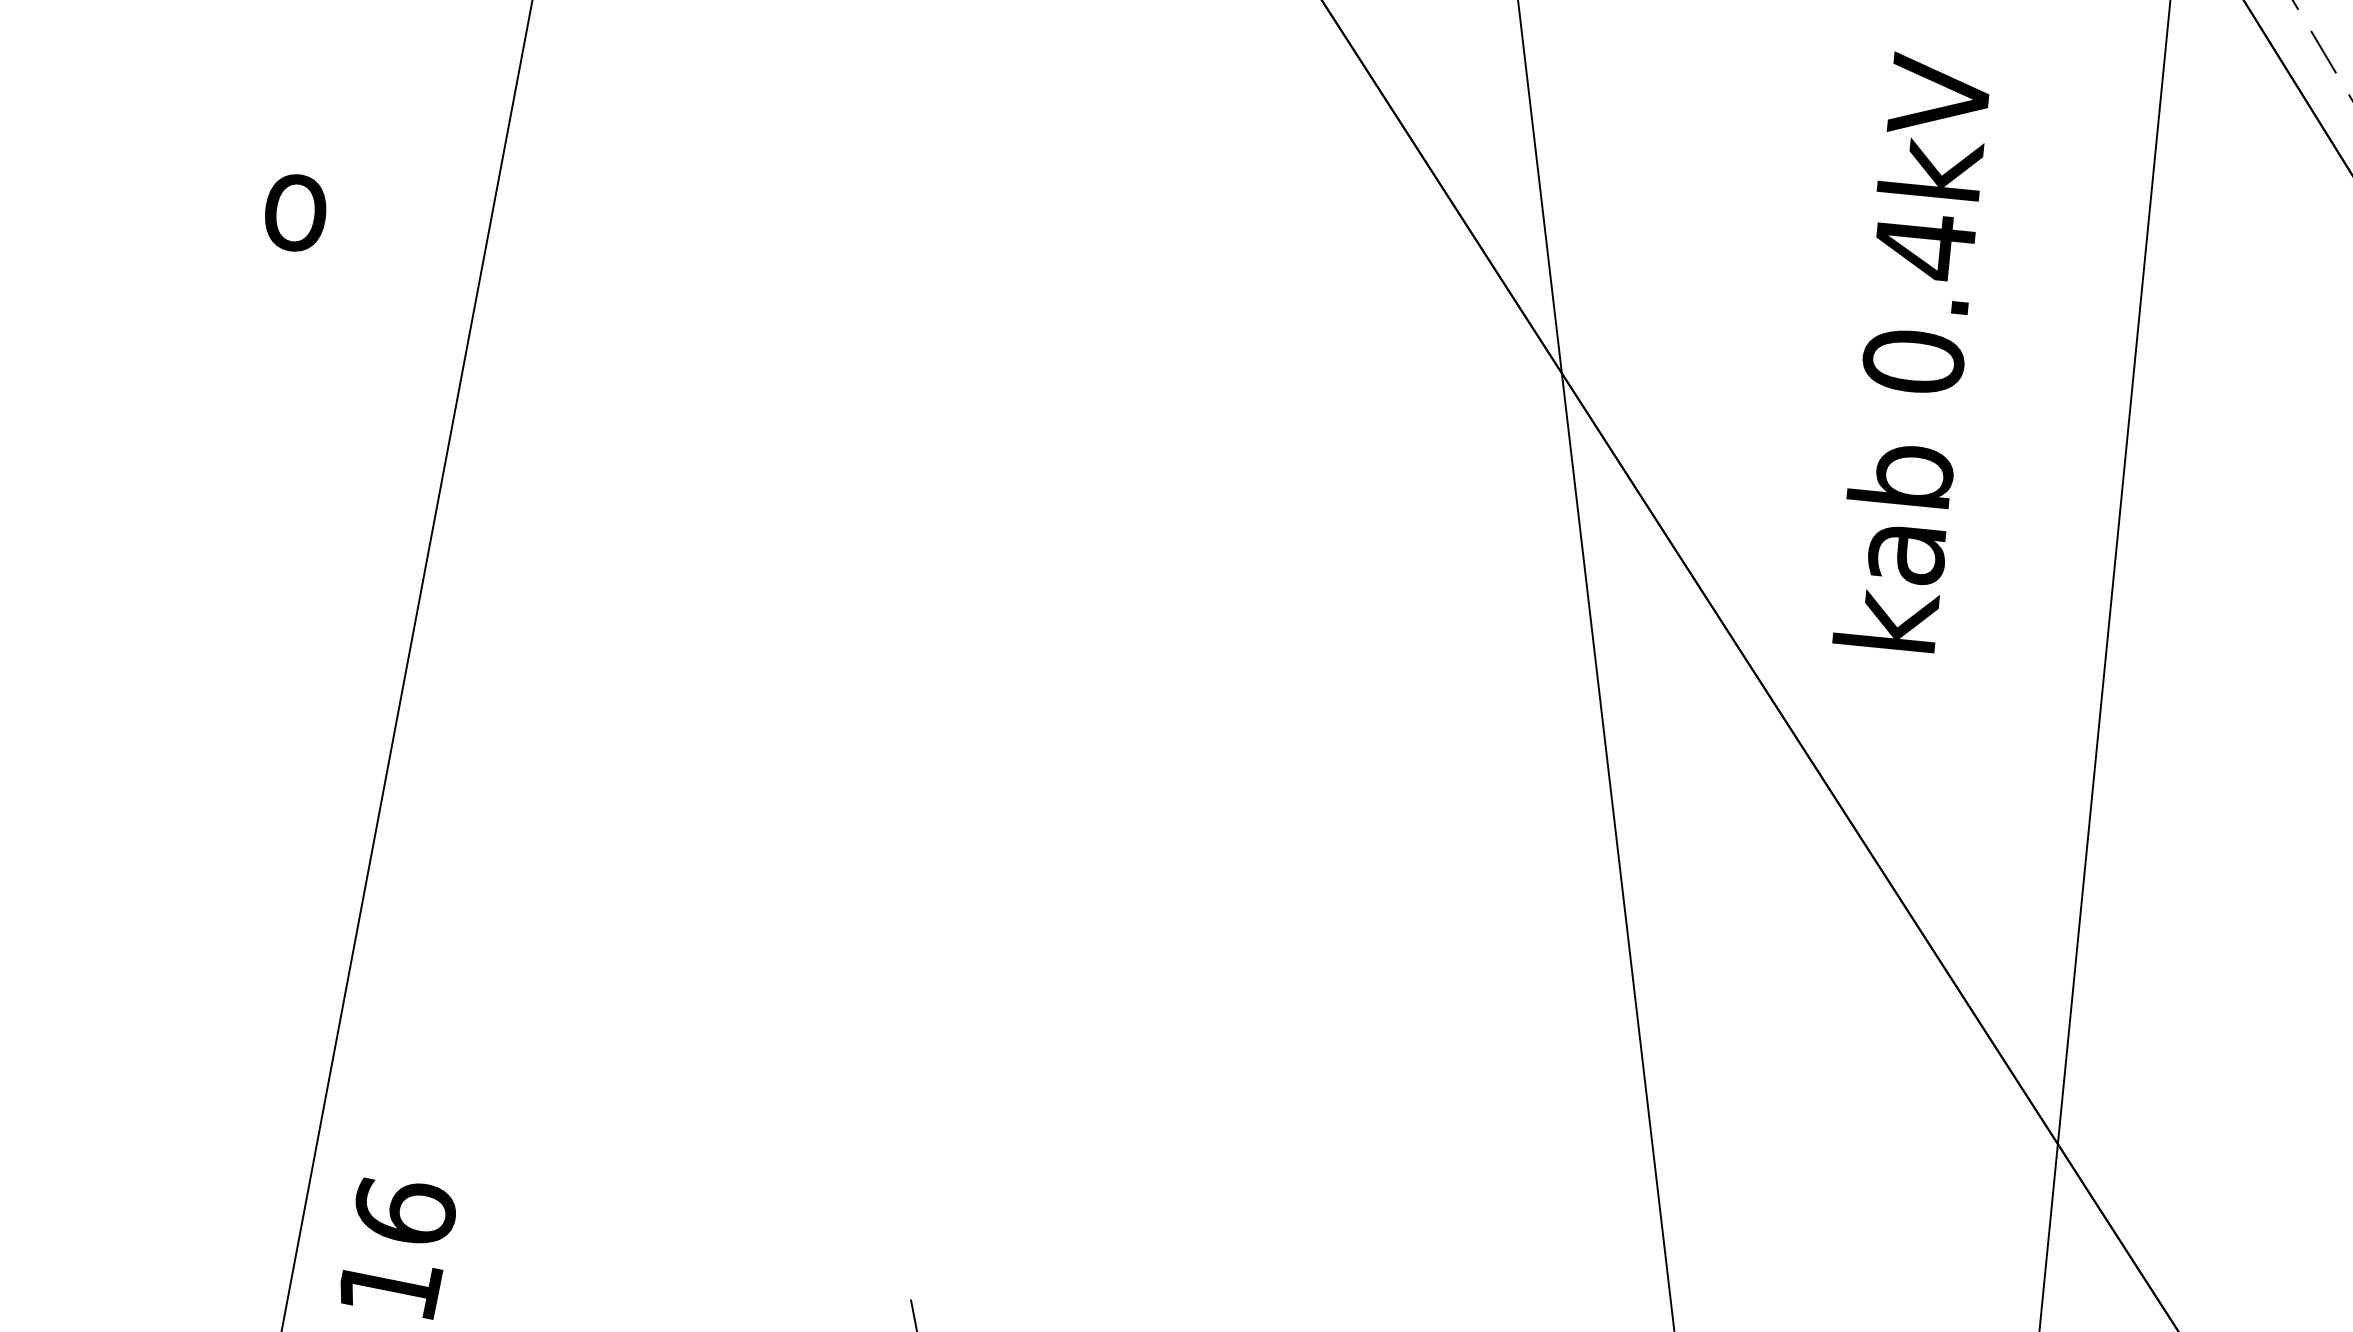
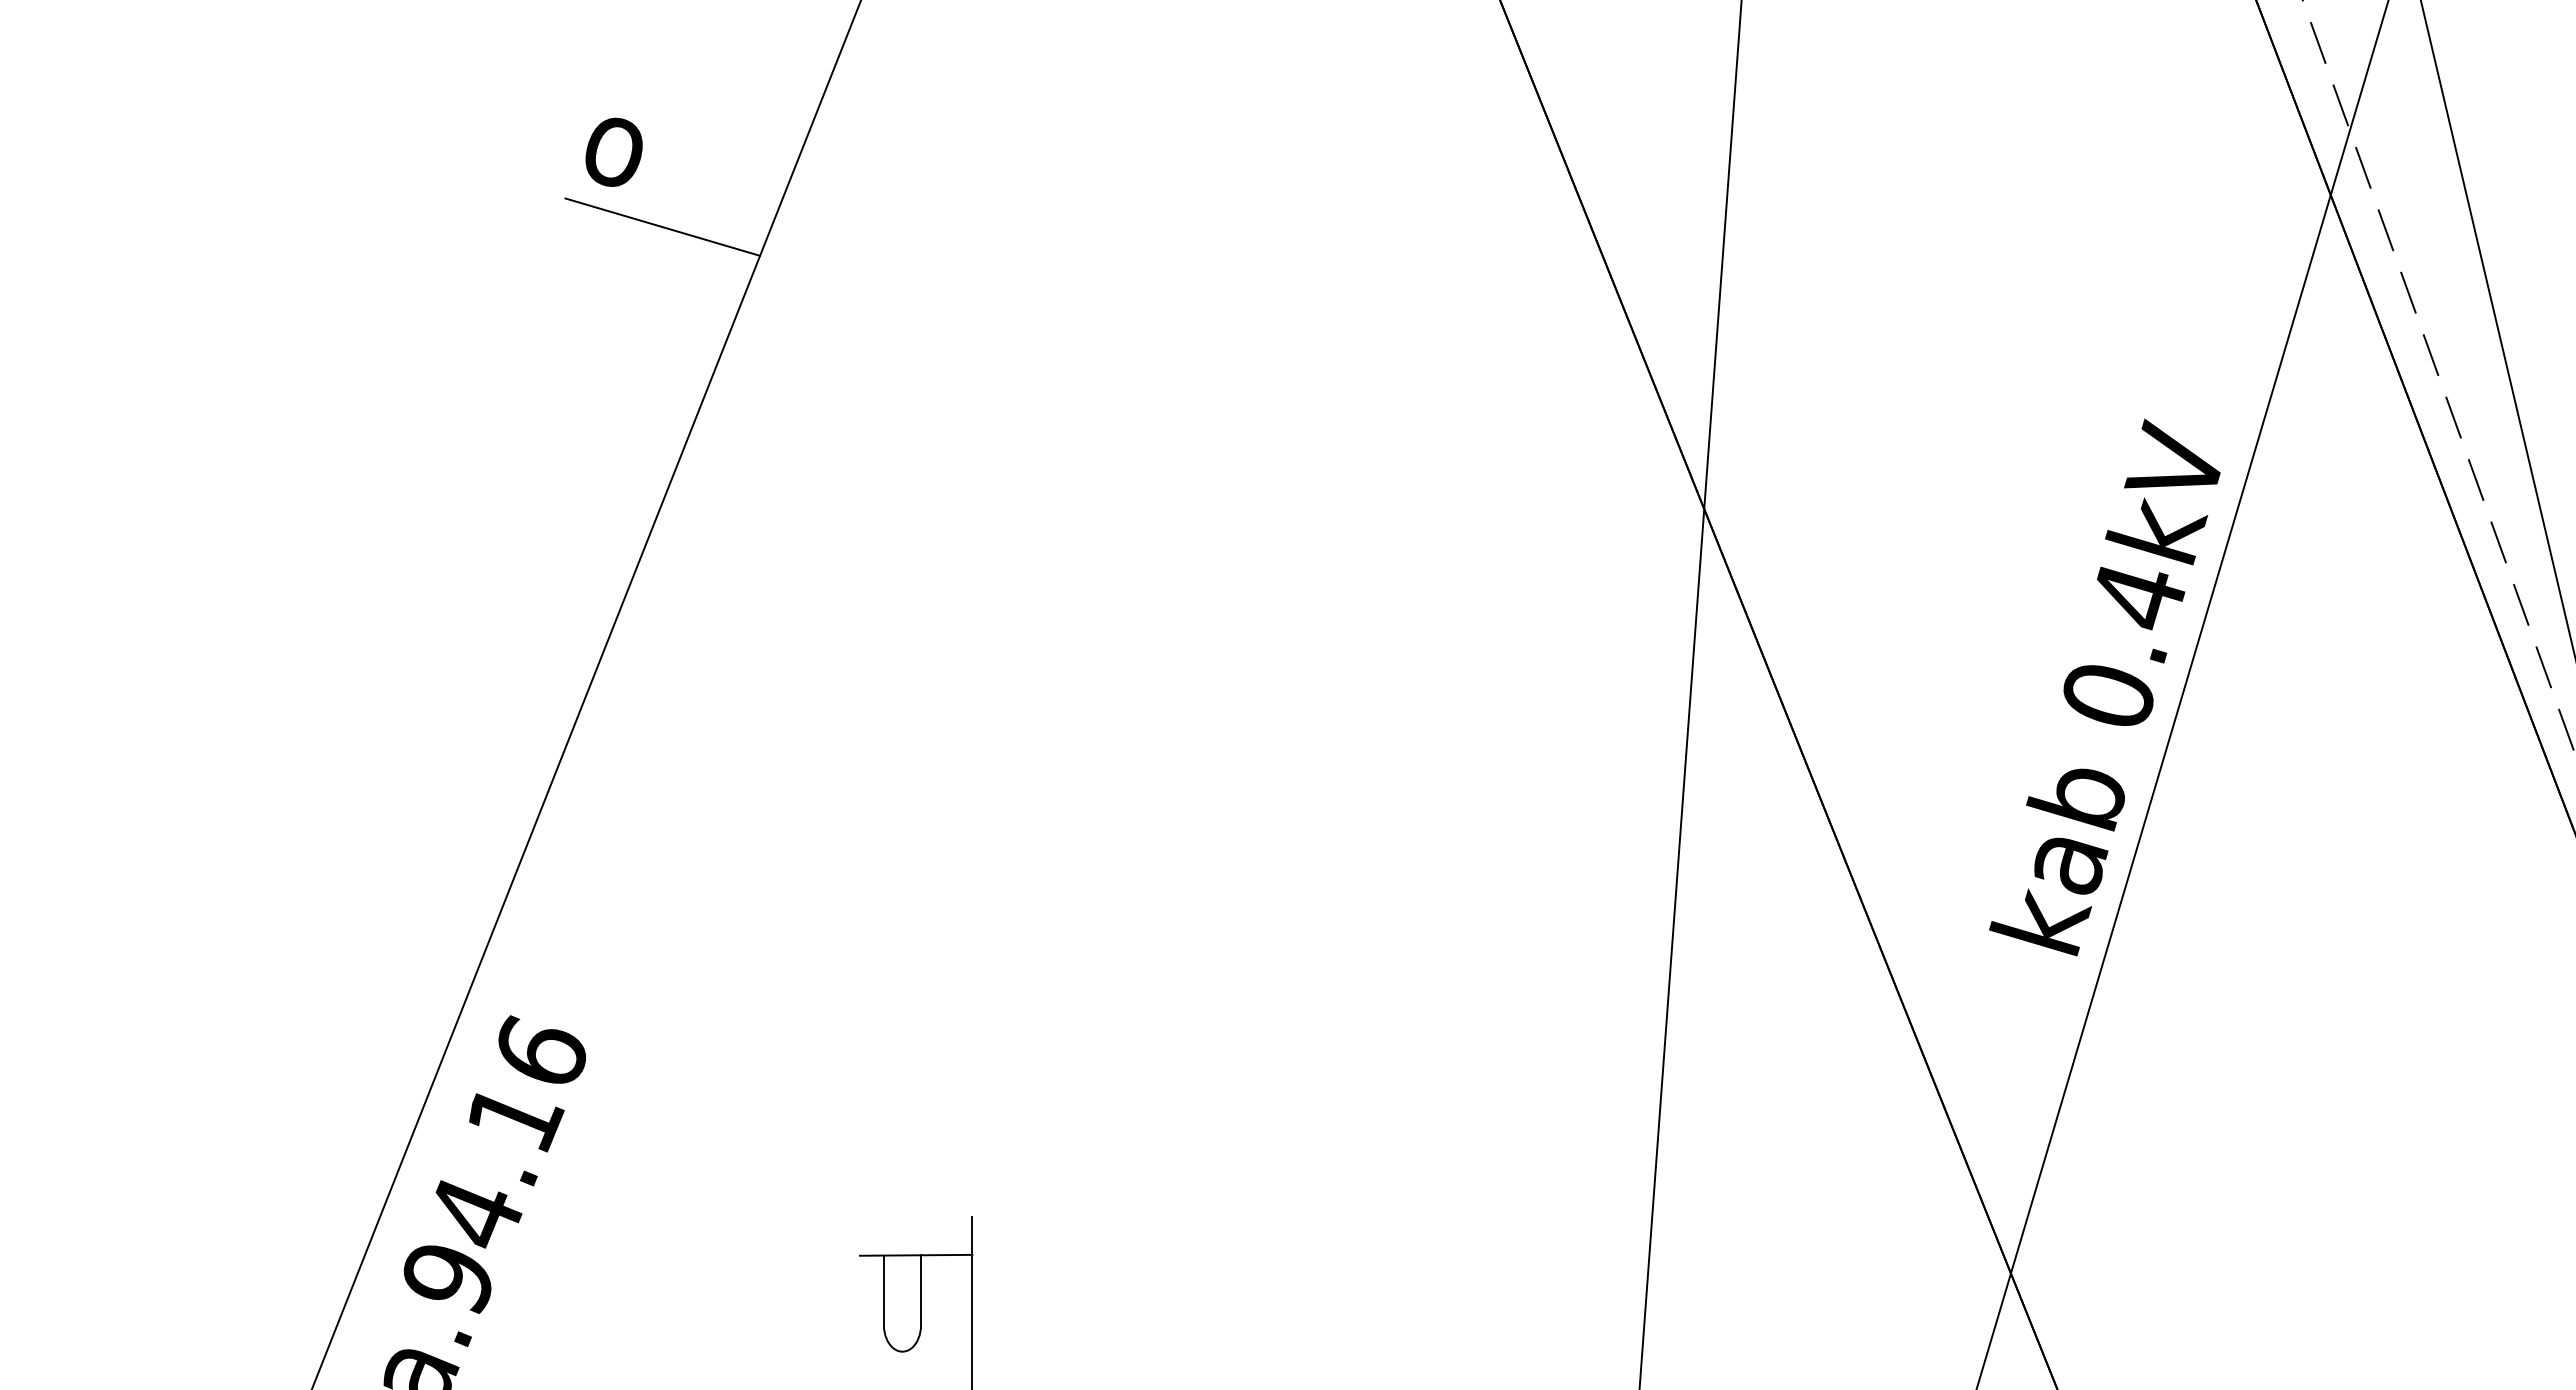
line: (364, 283) -> (662, 226), added
text: (1907, 353) -> (2104, 687), moved

